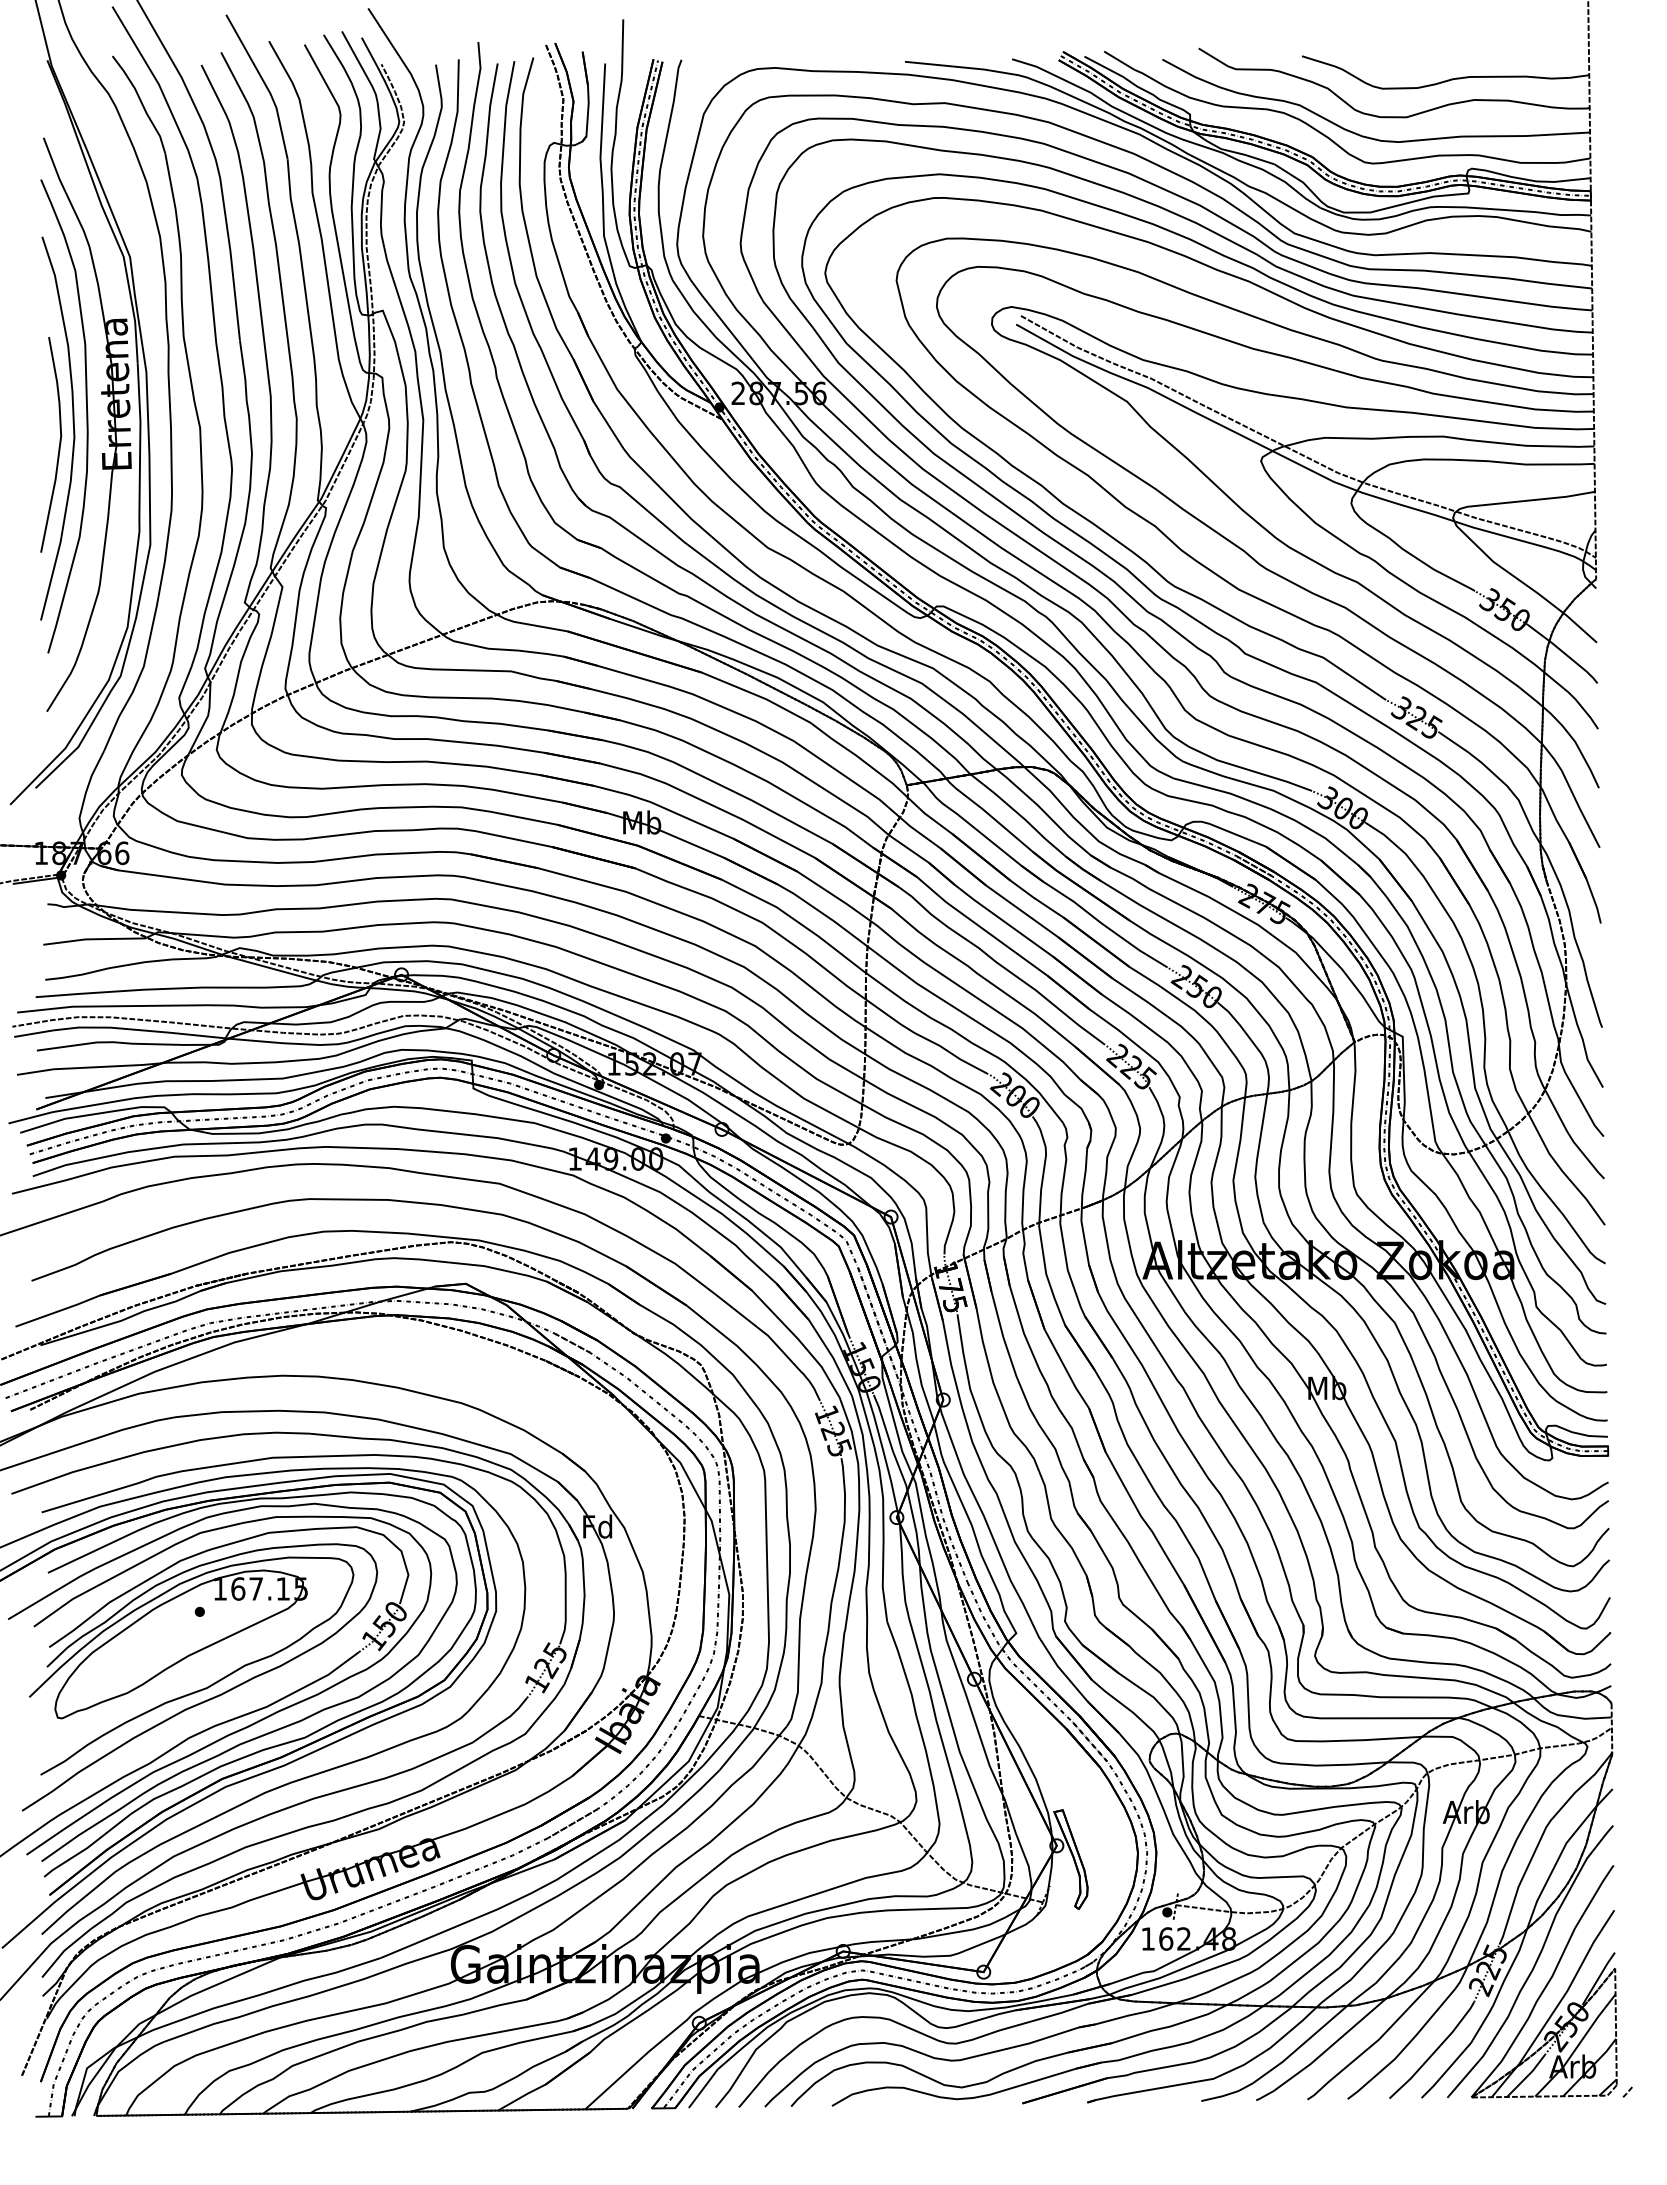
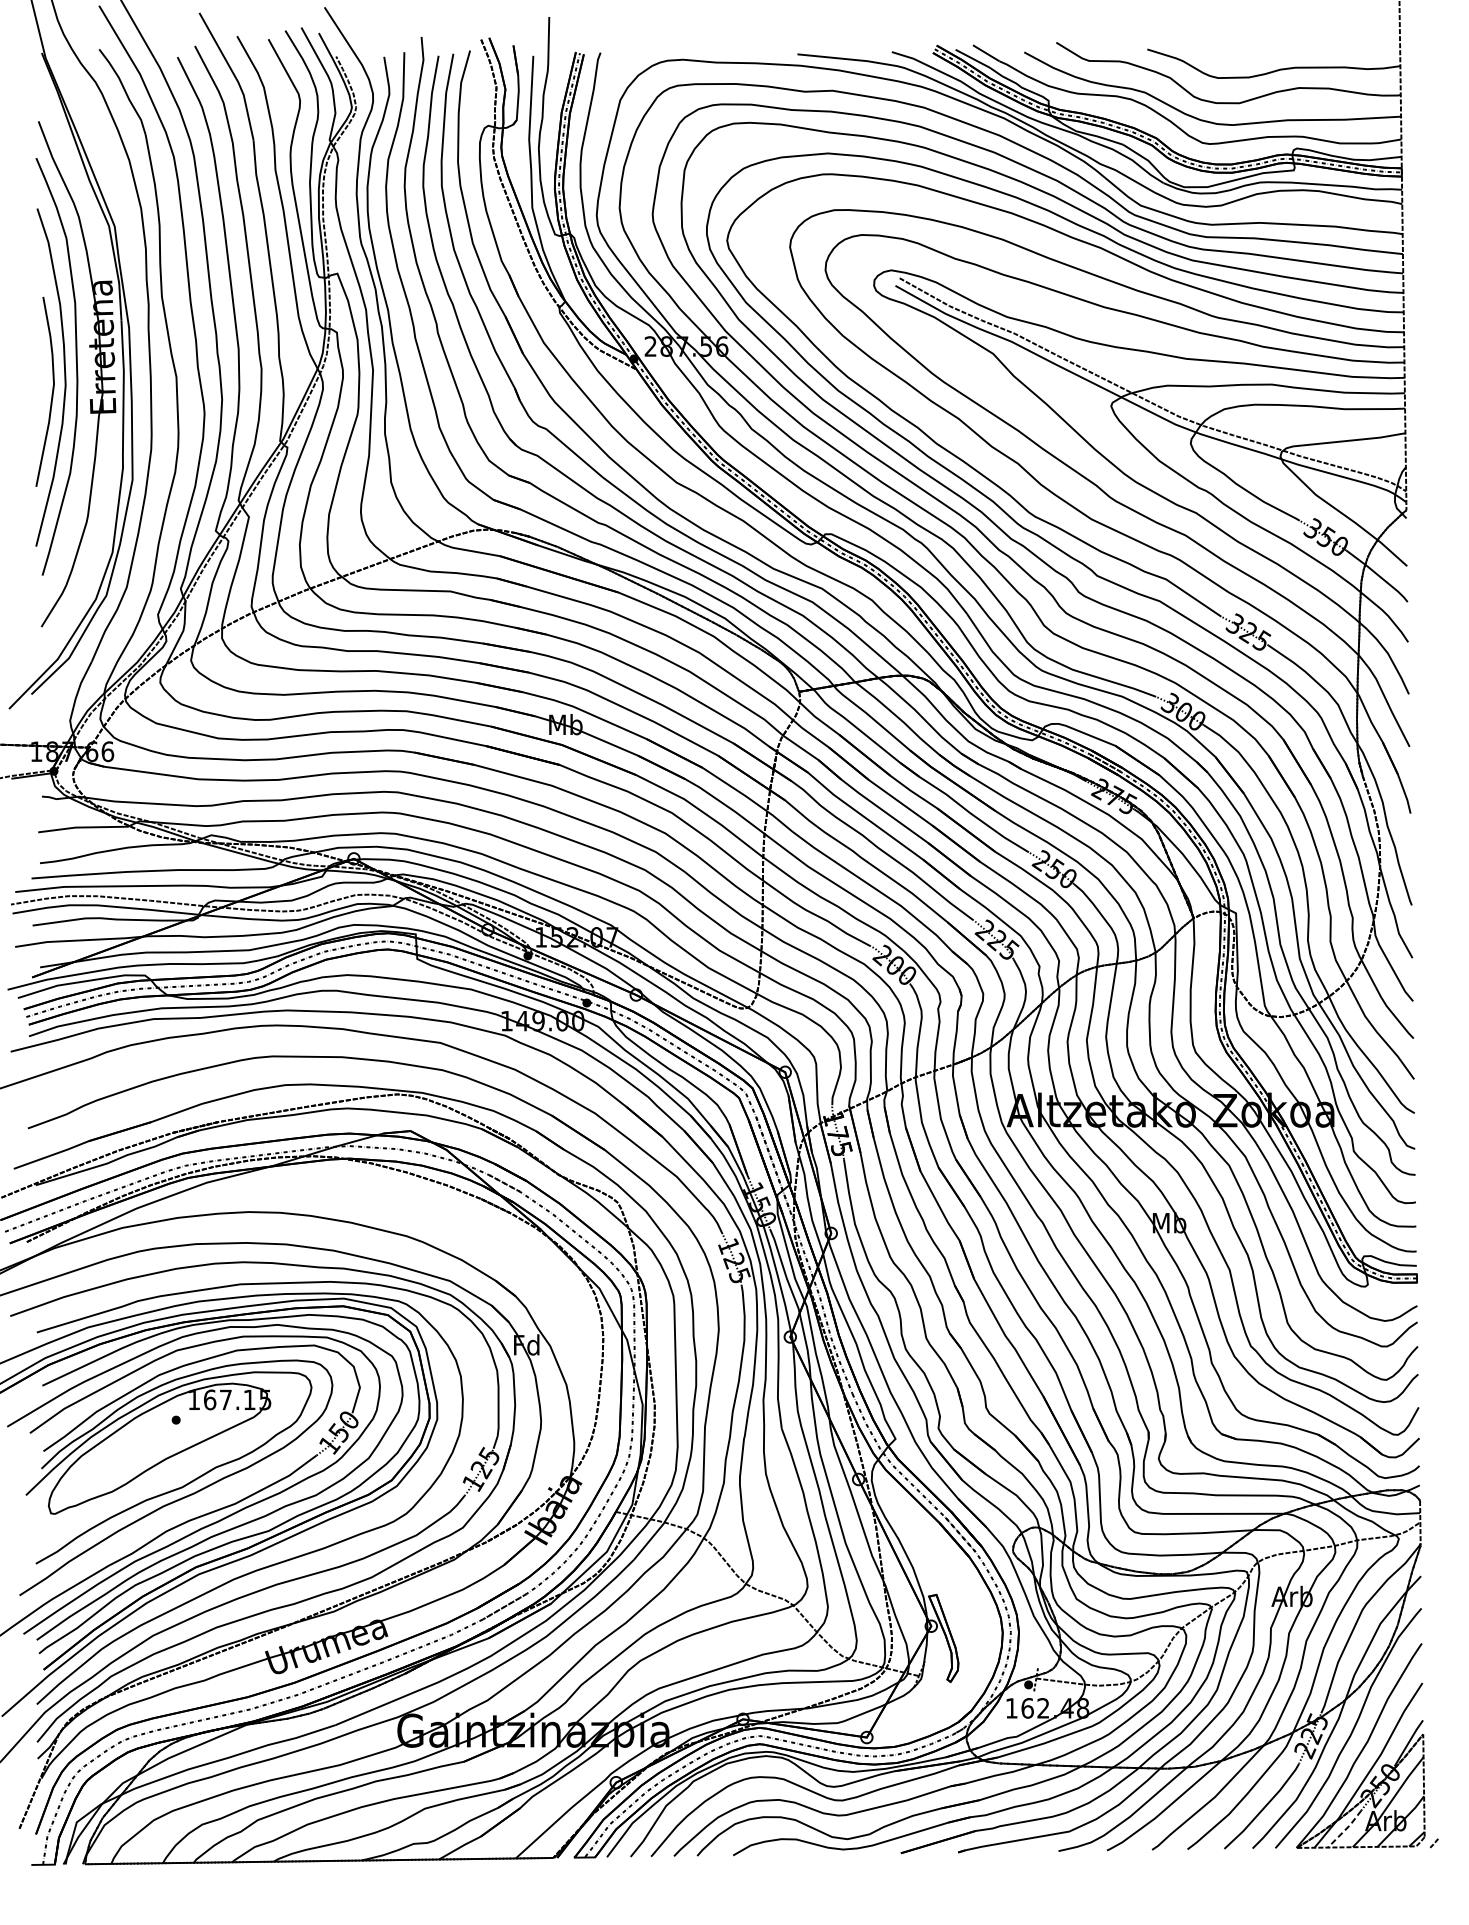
line: (1527, 2076) -> (1345, 1829), solid -> dashed

